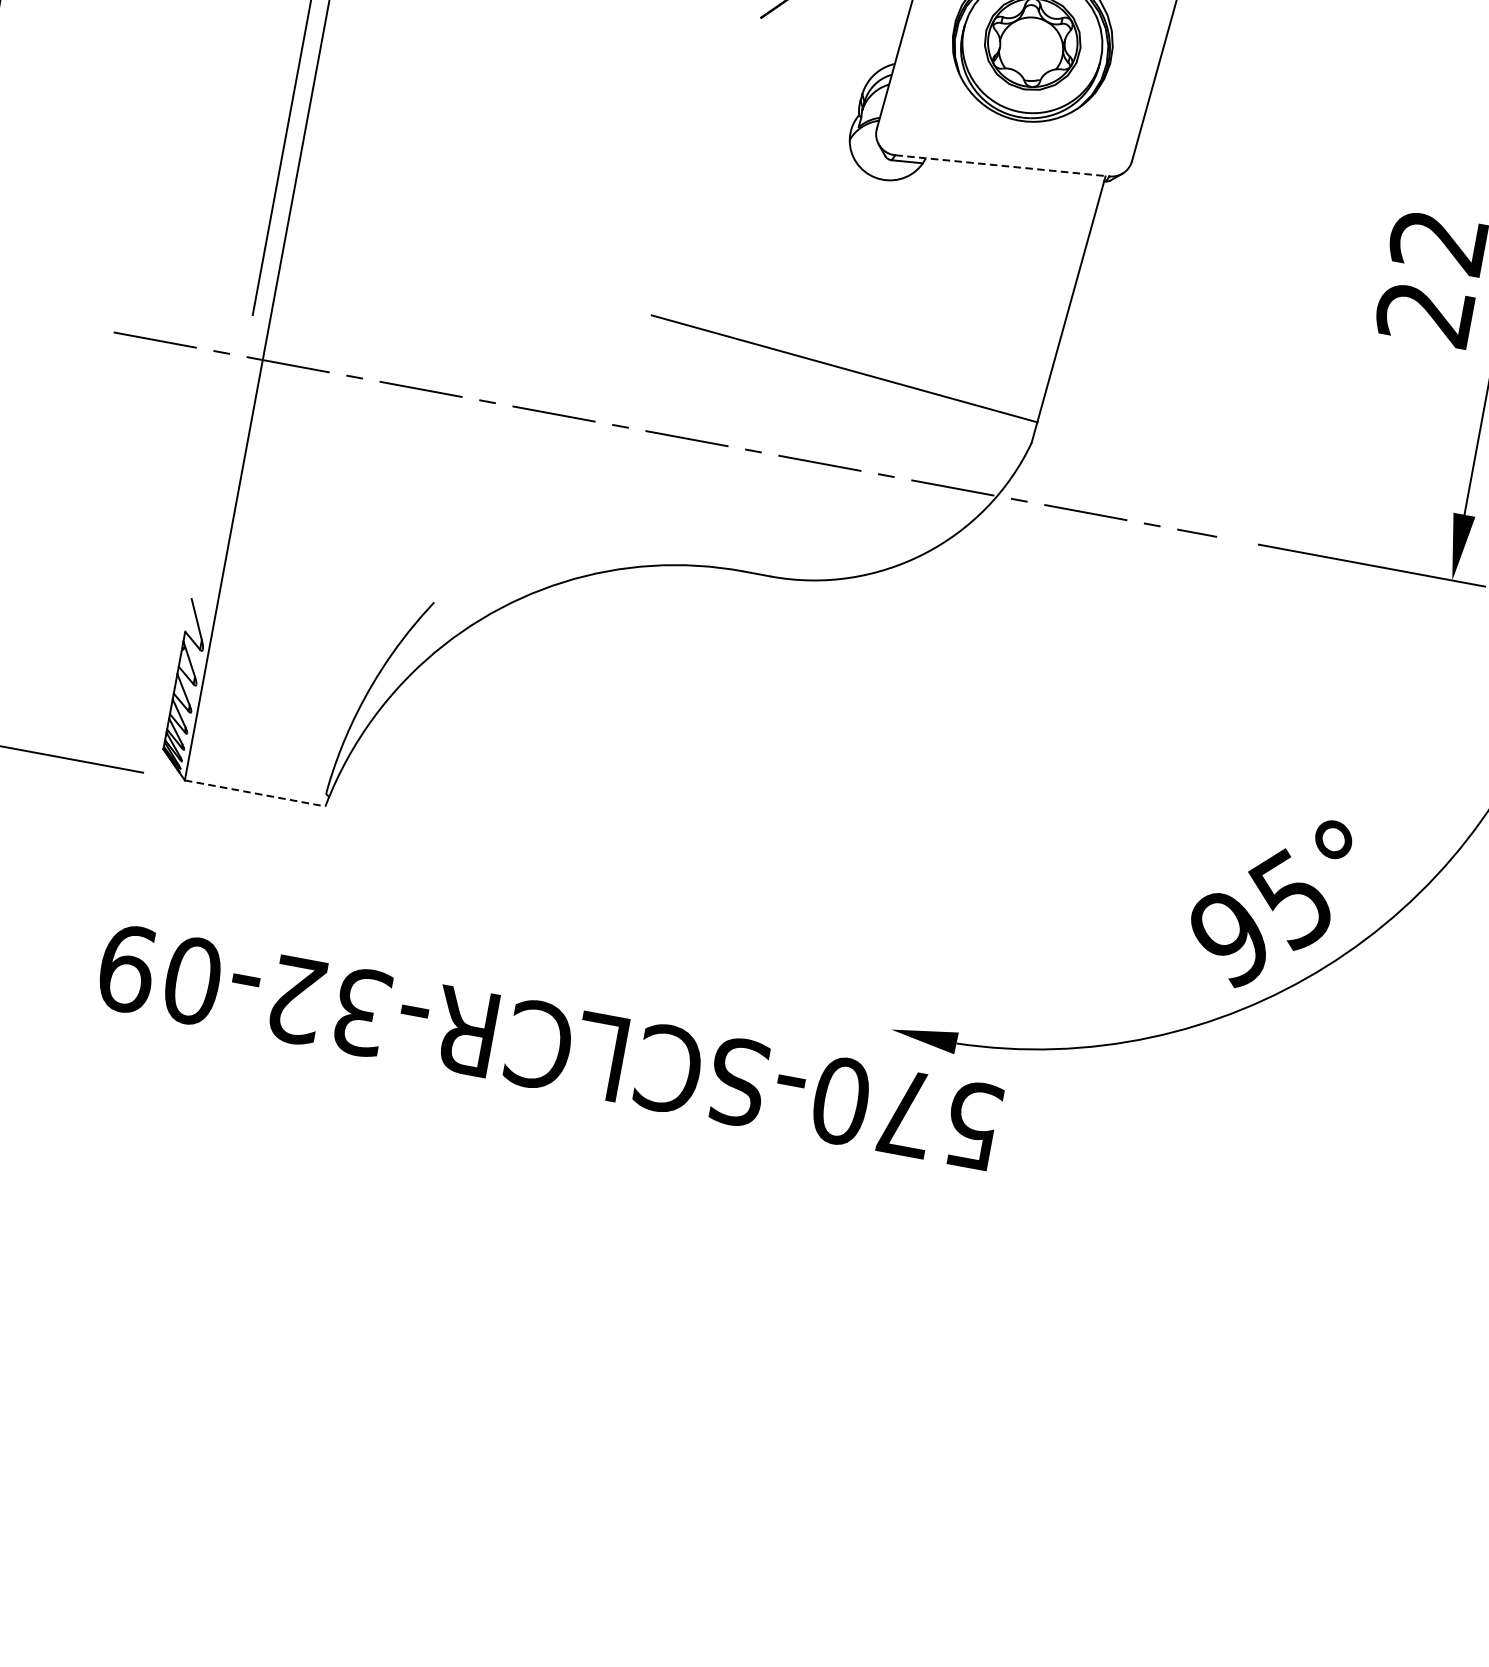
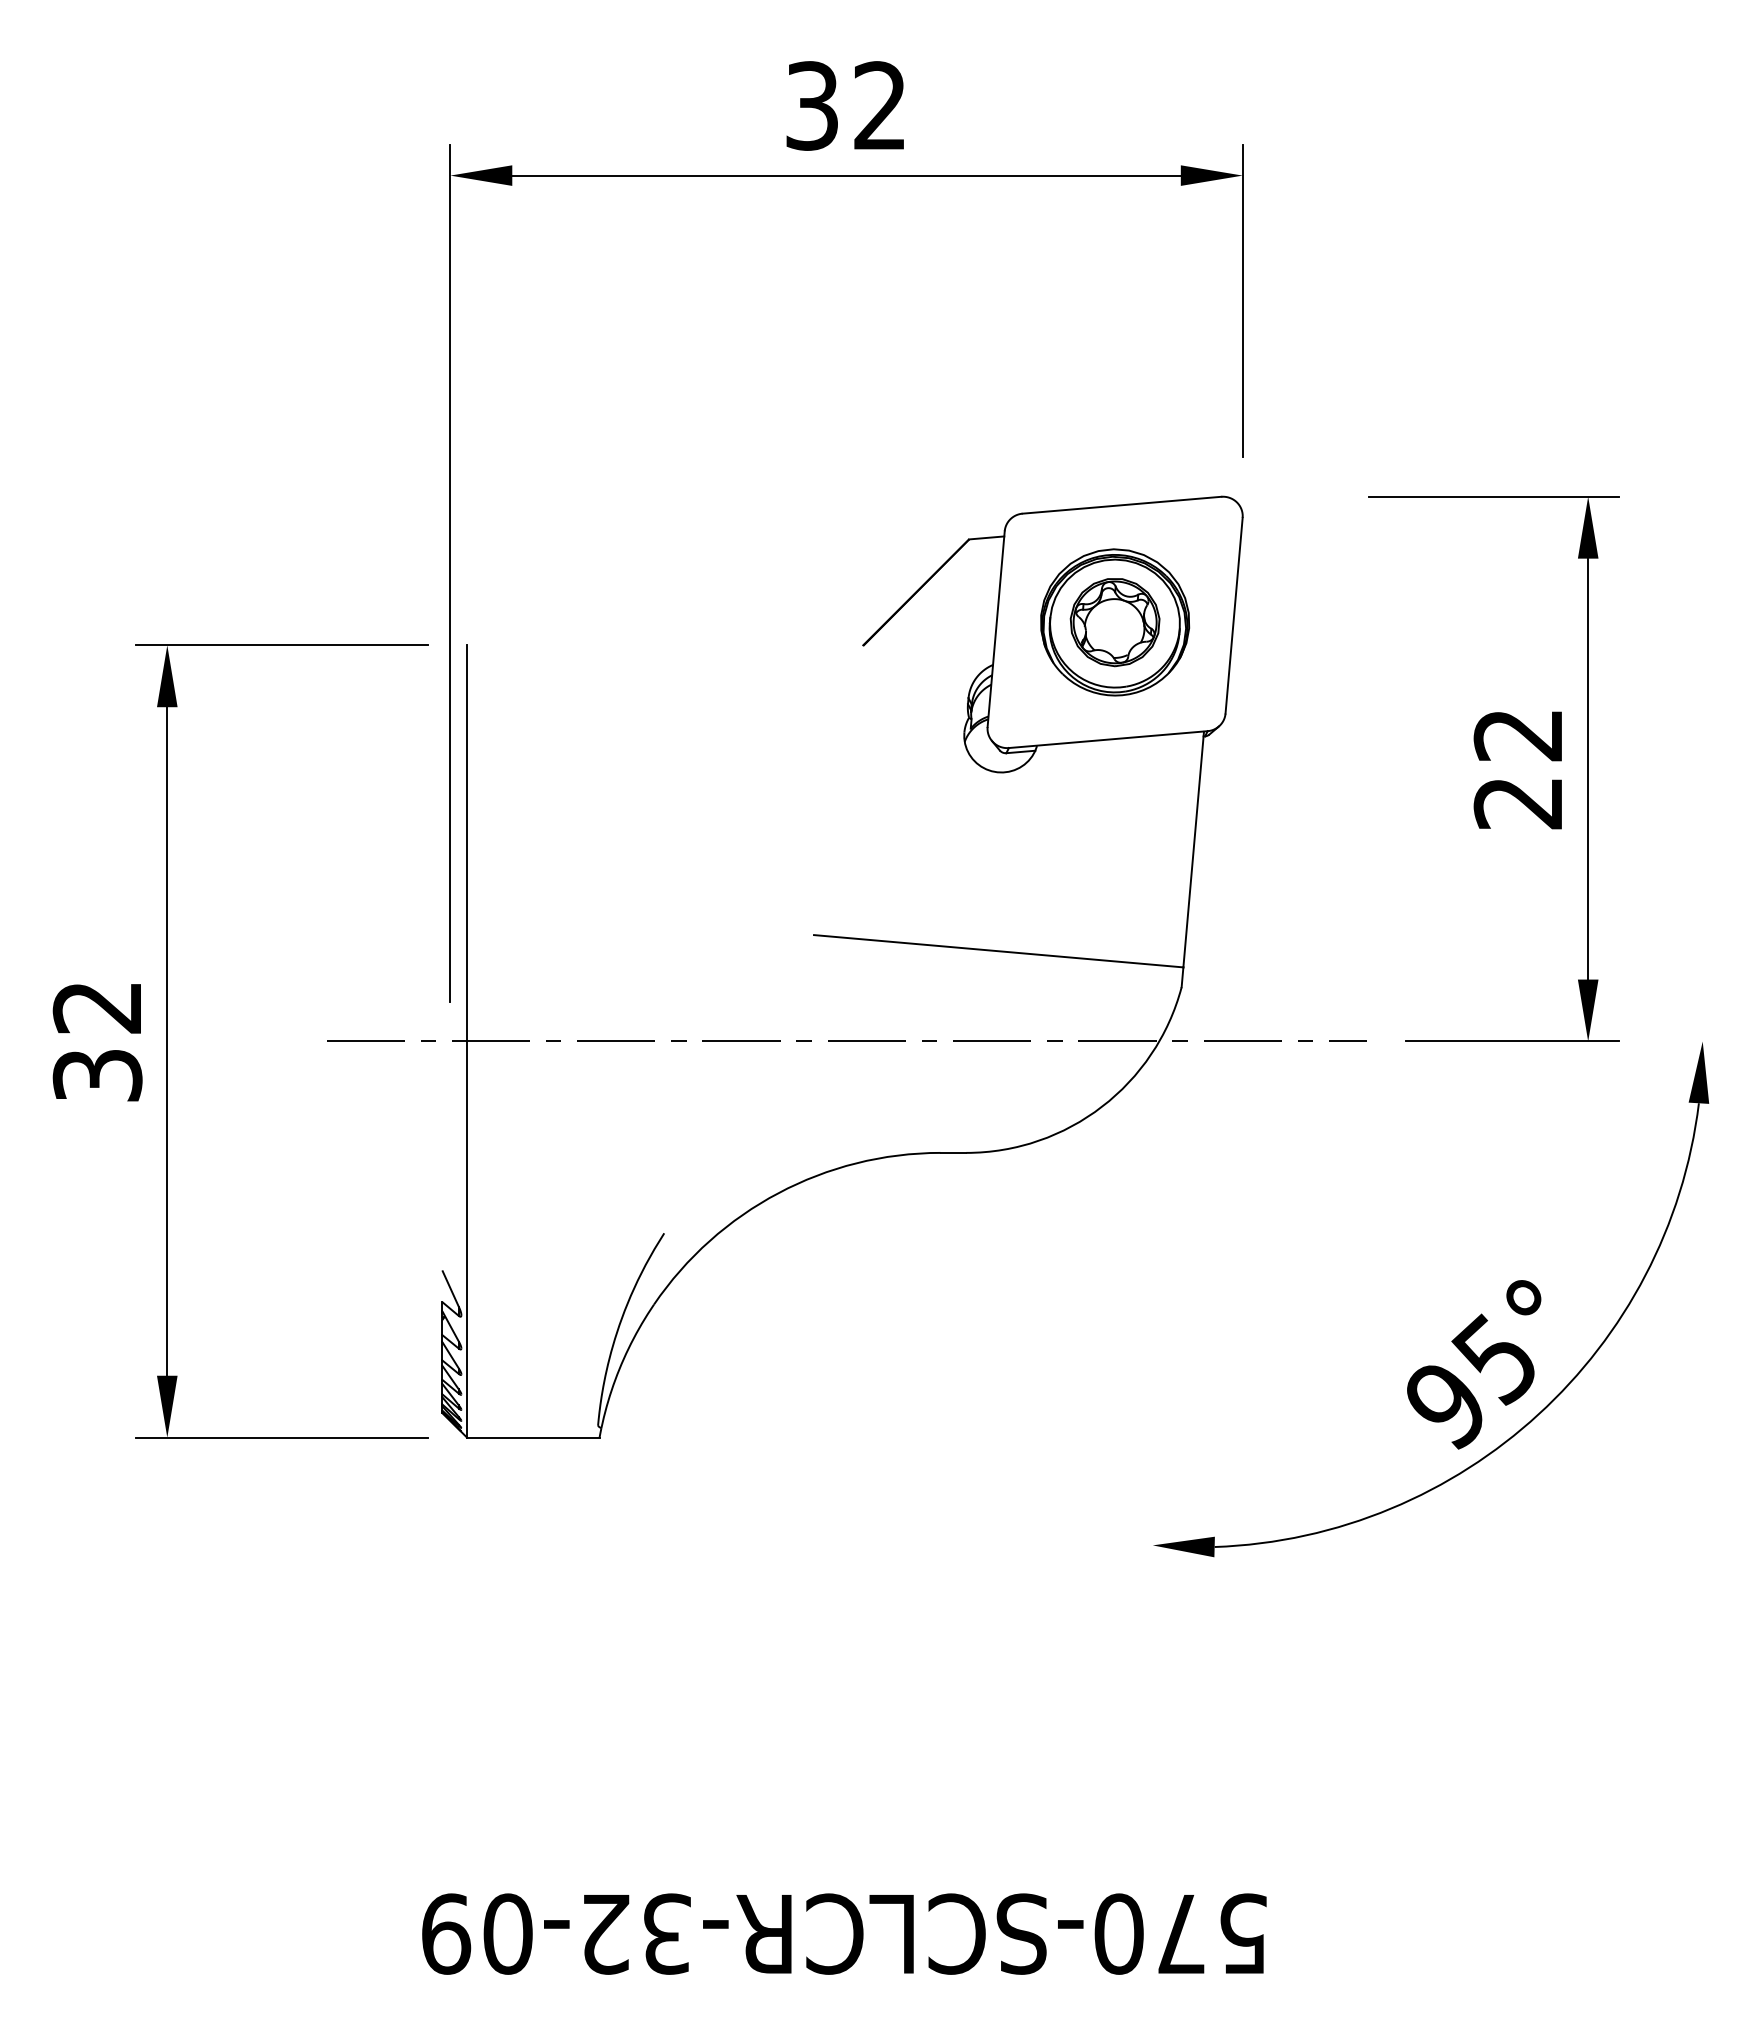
line: (1002, 165) -> (1108, 739), dashed -> solid
line: (255, 793) -> (533, 1437), dashed -> solid
text: (549, 1046) -> (844, 1933), moved

